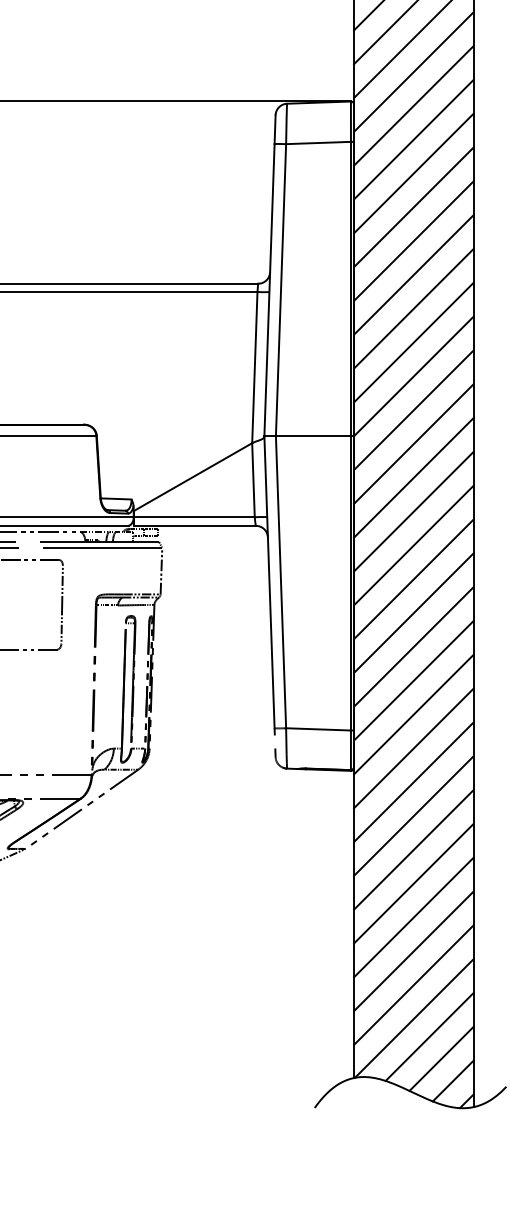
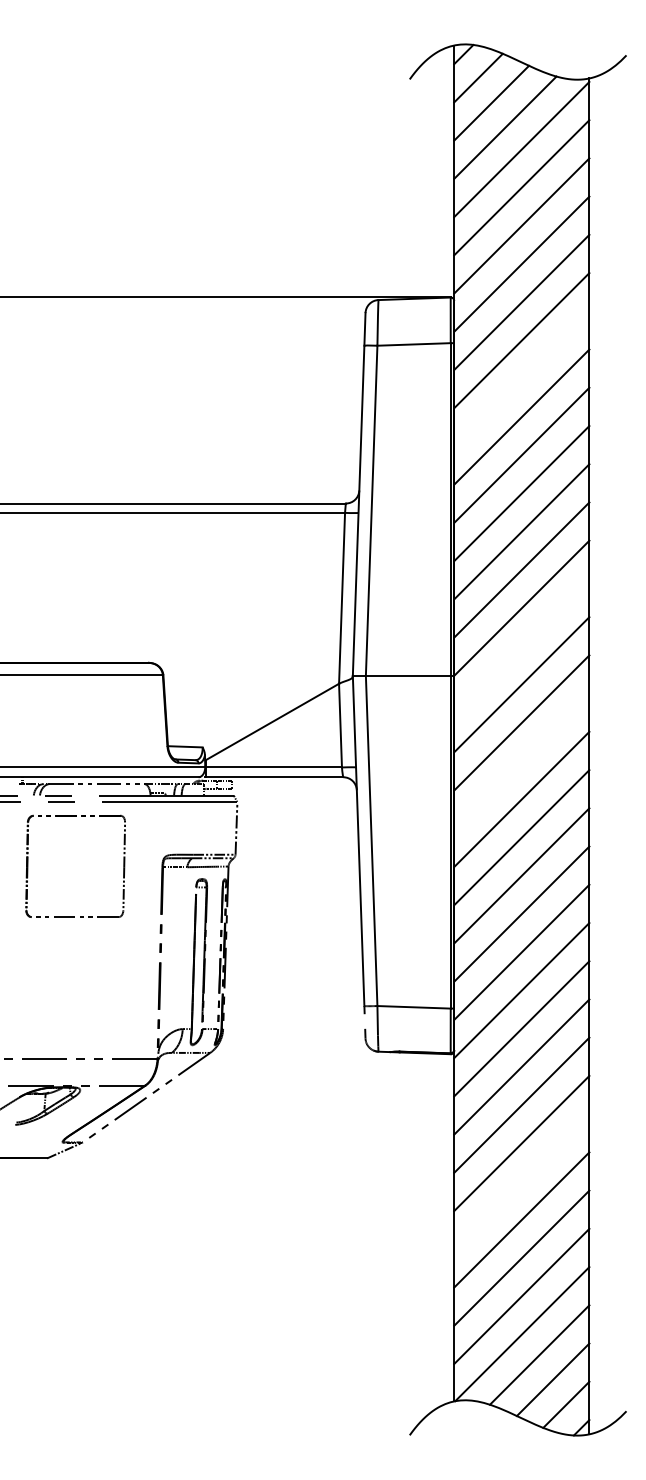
line: (413, 173) -> (521, 378), removed
line: (413, 410) -> (521, 646), removed
line: (413, 511) -> (521, 760), removed
line: (413, 883) -> (521, 1181), removed

